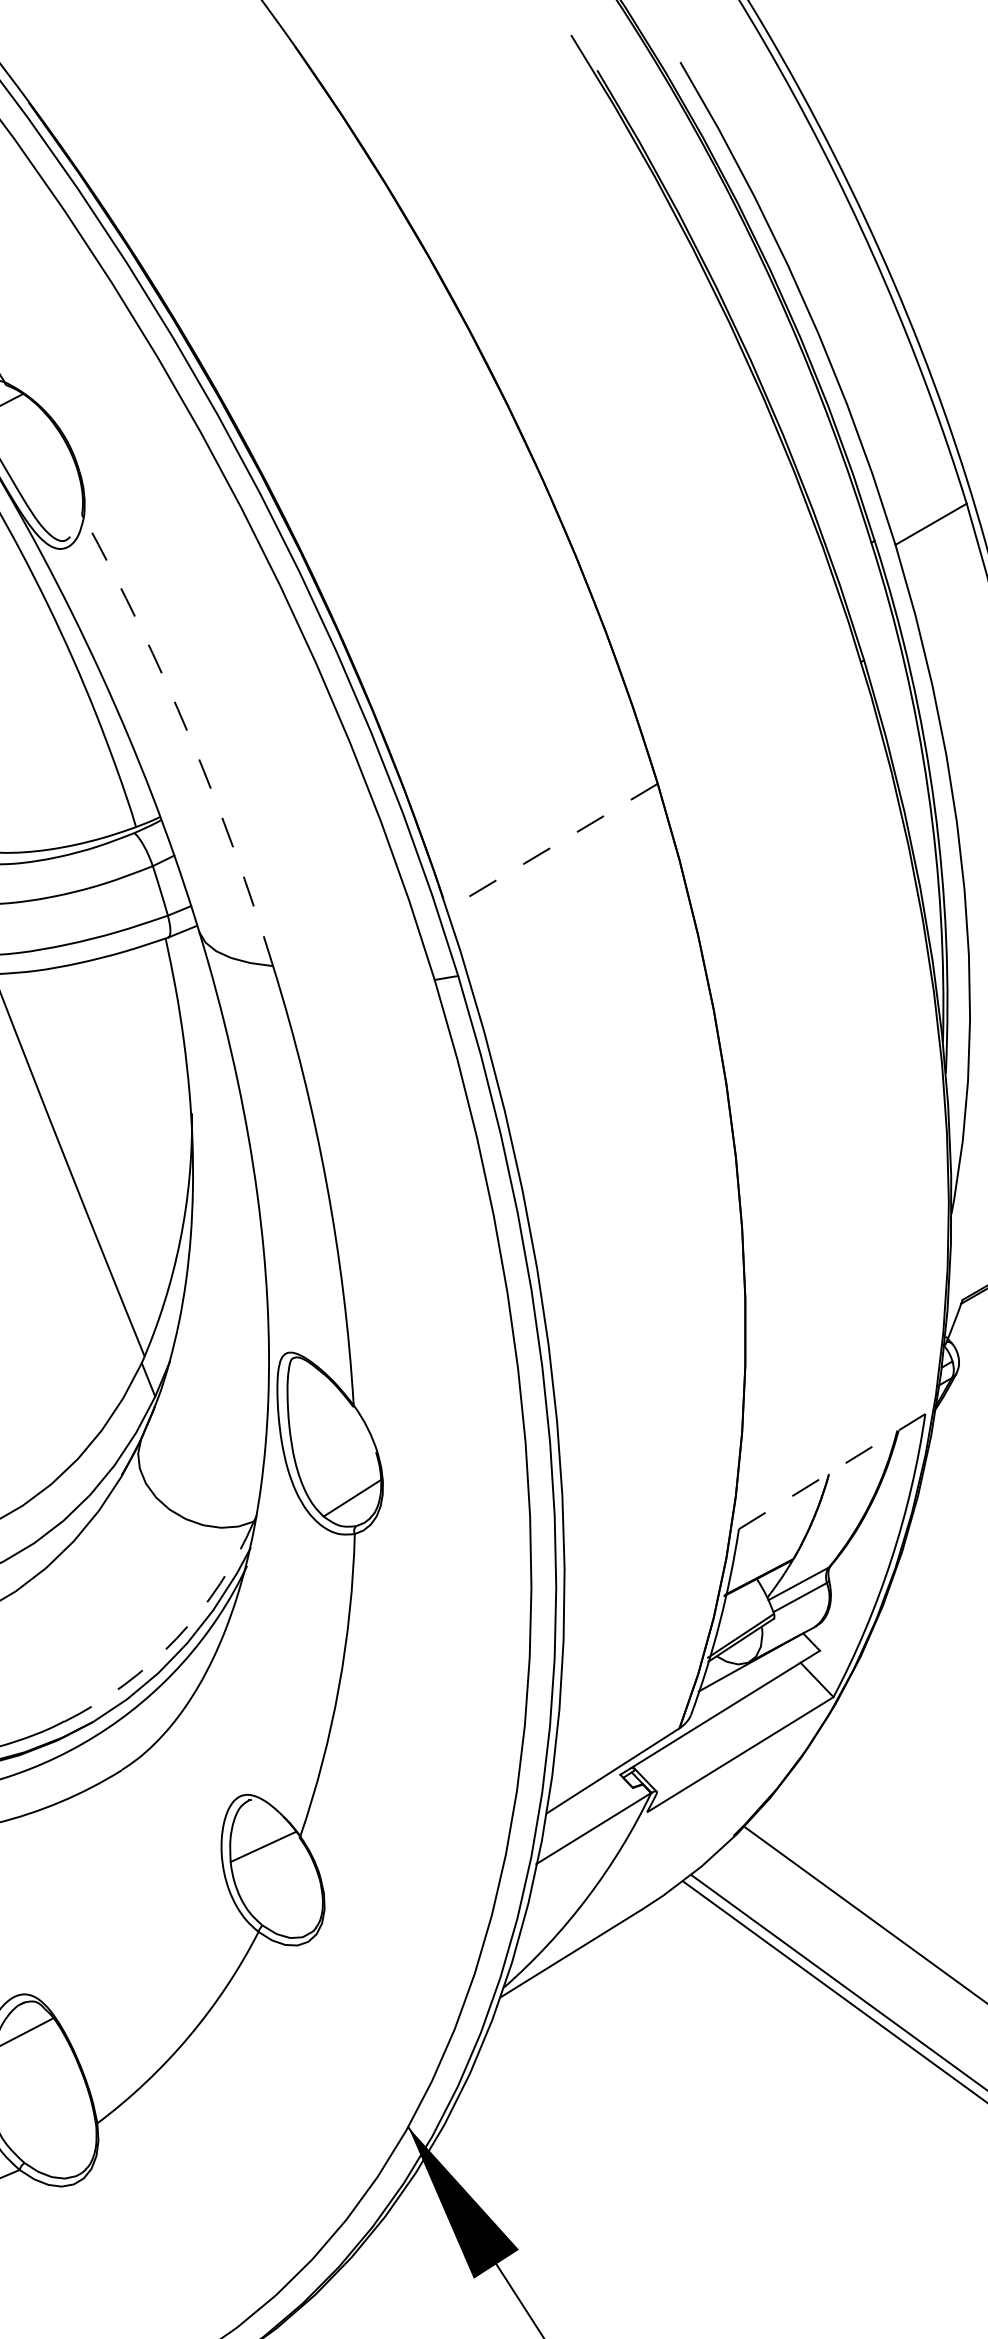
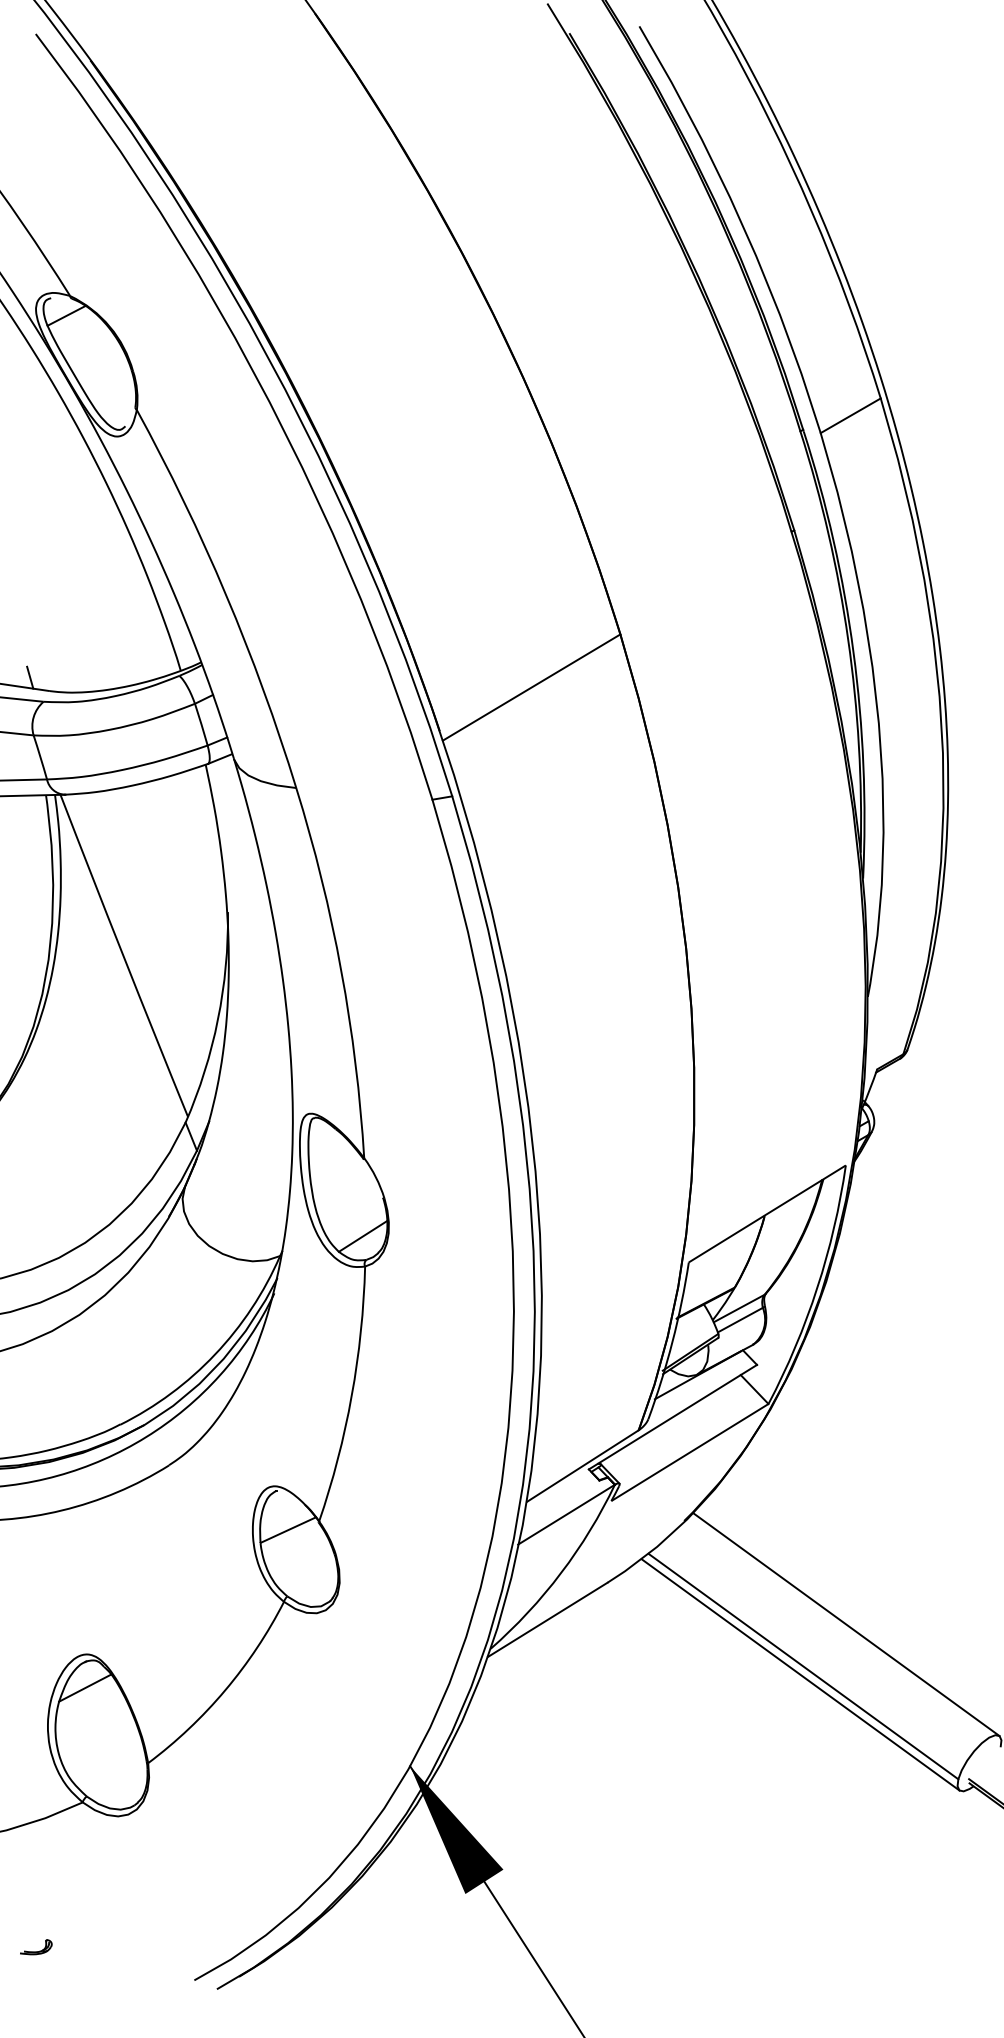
arc: (190, 737) -> (226, 595), dashed -> solid
line: (552, 846) -> (531, 687), dashed -> solid
line: (833, 1471) -> (768, 1213), dashed -> solid
arc: (177, 1638) -> (215, 1354), dashed -> solid

